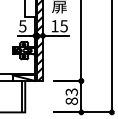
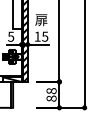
text: (71, 92) -> (51, 91), 83 -> 88

